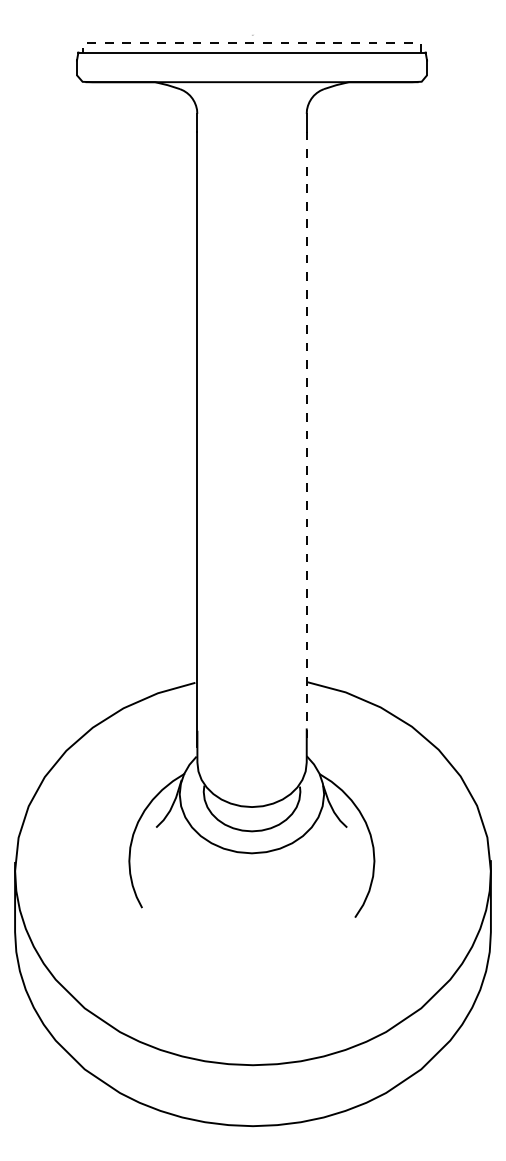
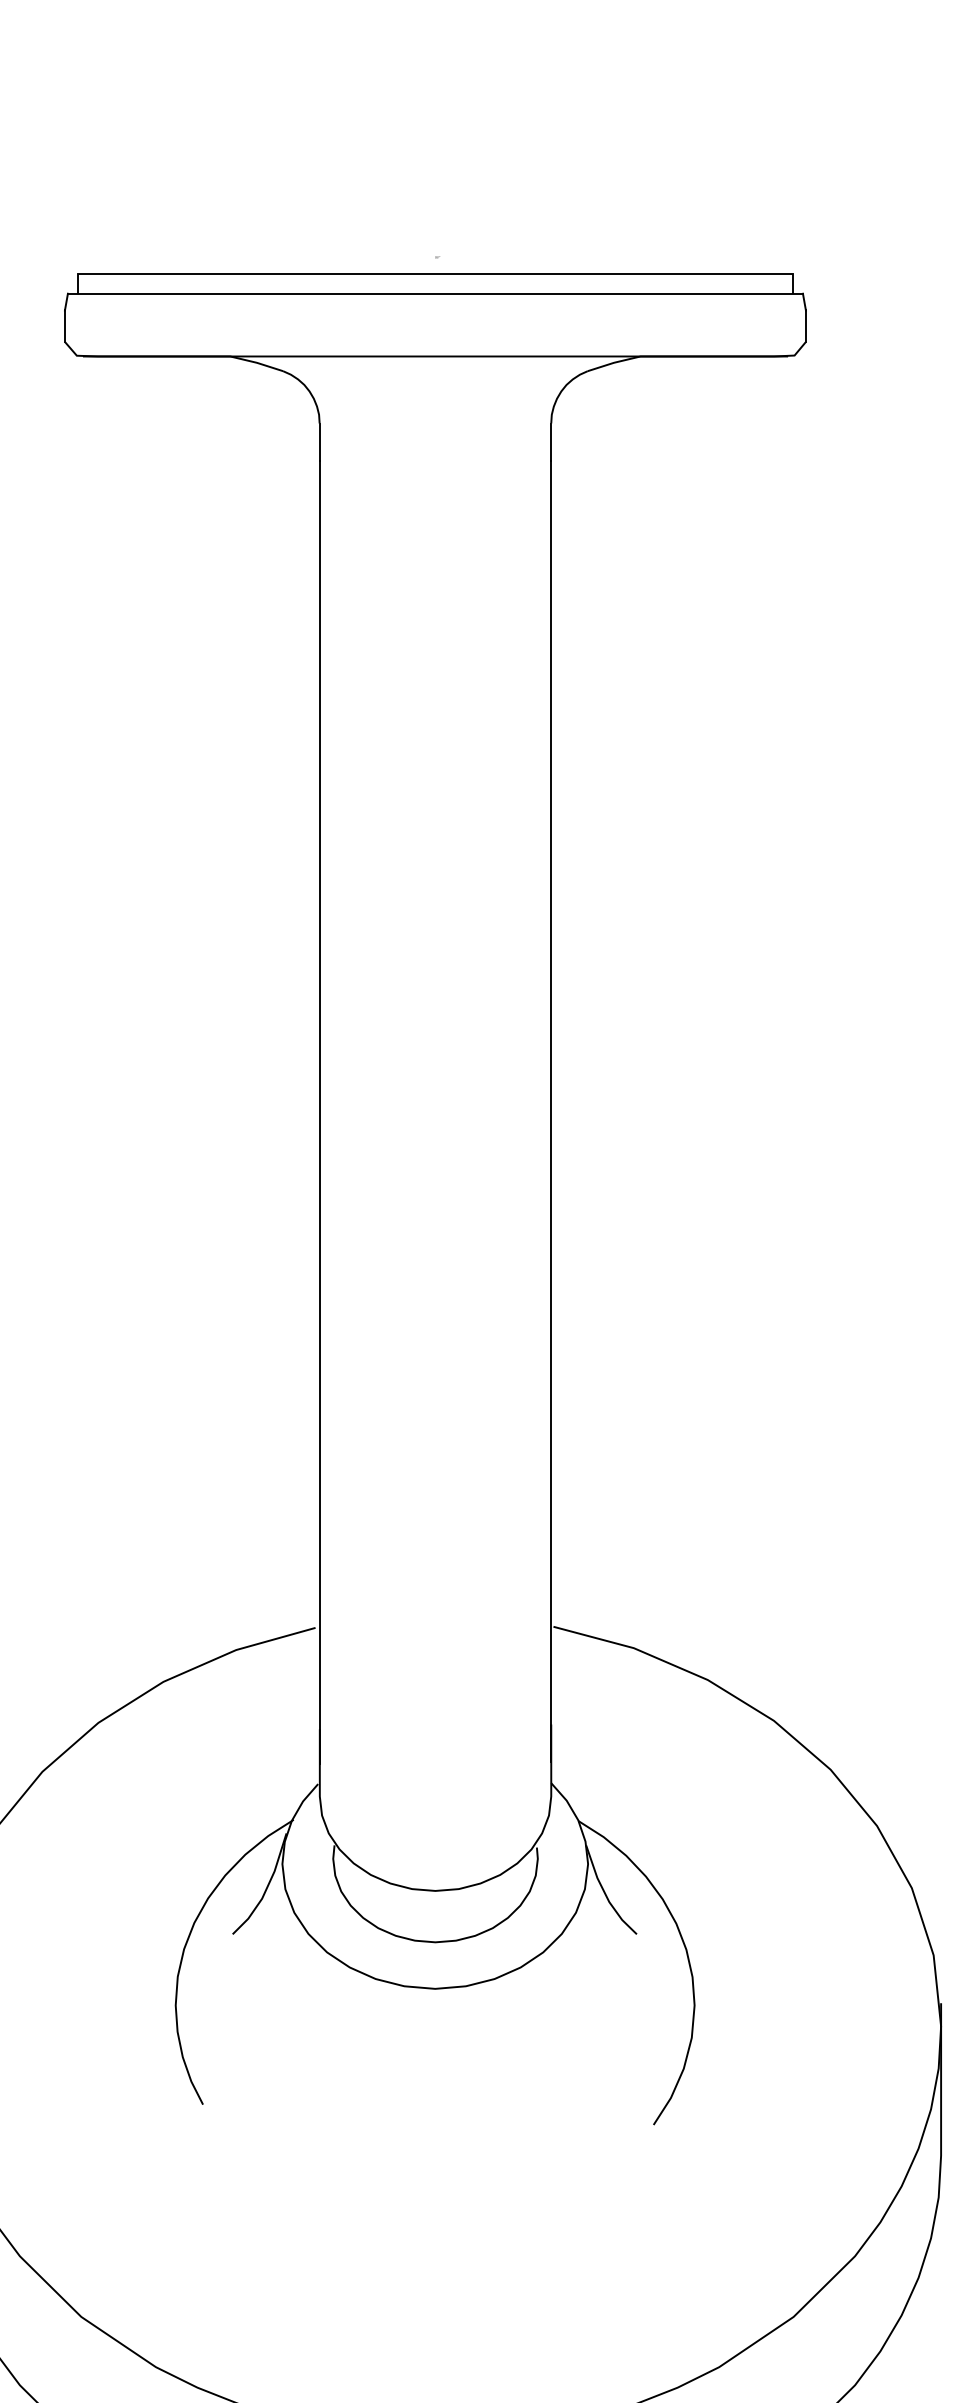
line: (252, 43) -> (436, 274), dashed -> solid
line: (306, 439) -> (550, 1112), dashed -> solid

